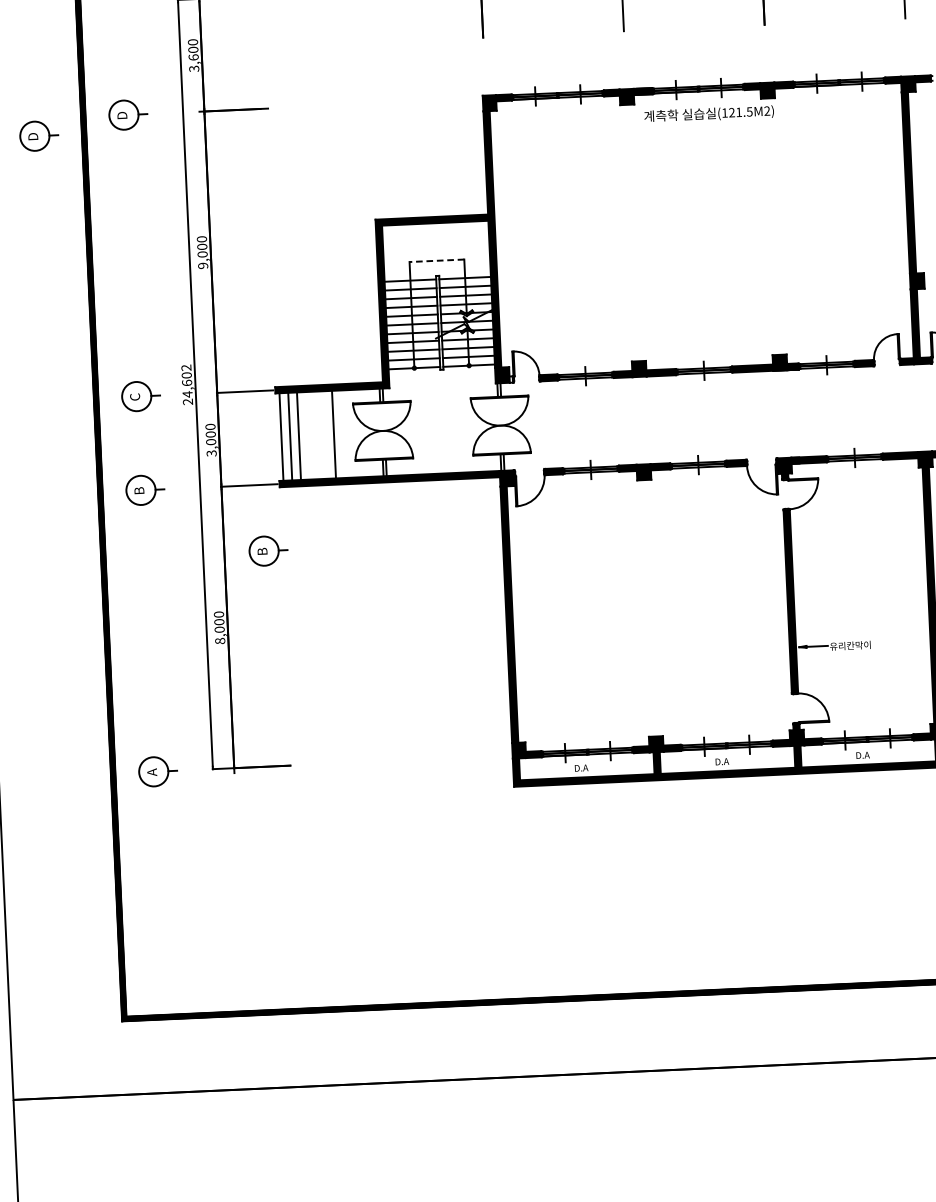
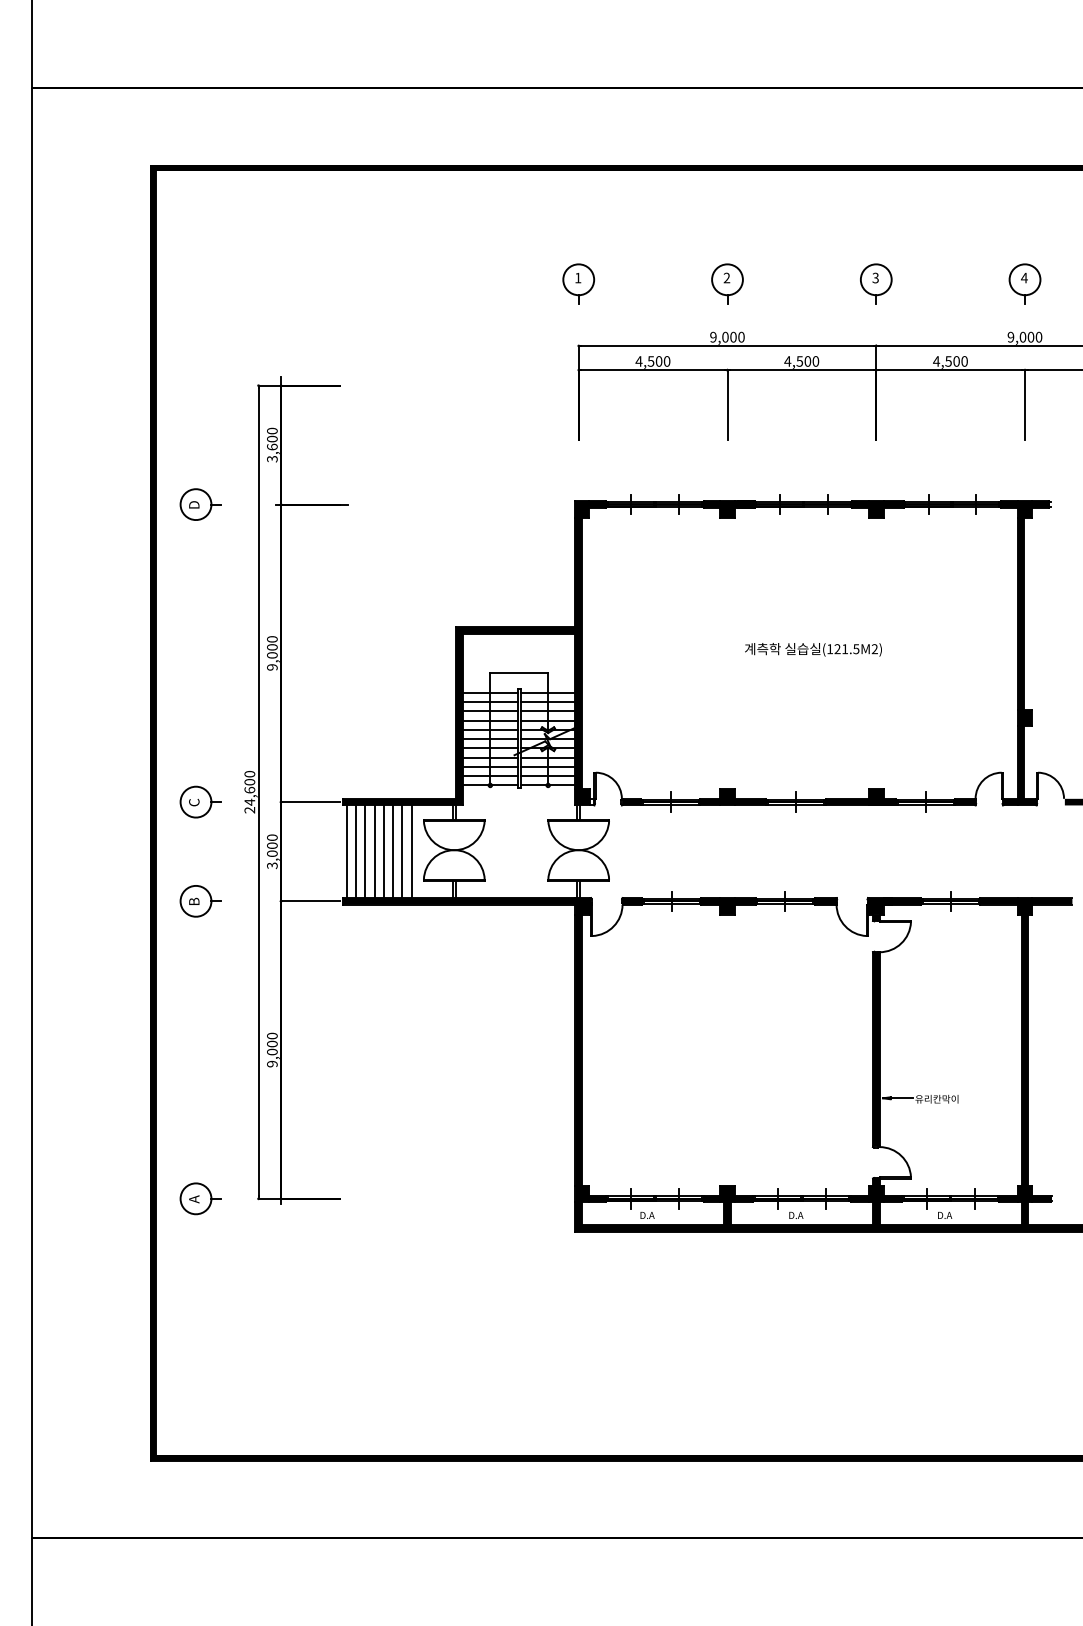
text: (709, 114) -> (813, 649), moved
part: (39, 135) -> (105, 522), removed
line: (437, 261) -> (519, 673), dashed -> solid
text: (186, 368) -> (249, 774), 24,602 -> 24,600
line: (325, 434) -> (393, 851), added
line: (342, 434) -> (411, 851), added
line: (307, 435) -> (374, 851), added
line: (316, 435) -> (383, 851), added
part: (268, 551) -> (327, 971), removed
text: (220, 640) -> (272, 1063), 8,000 -> 9,000

